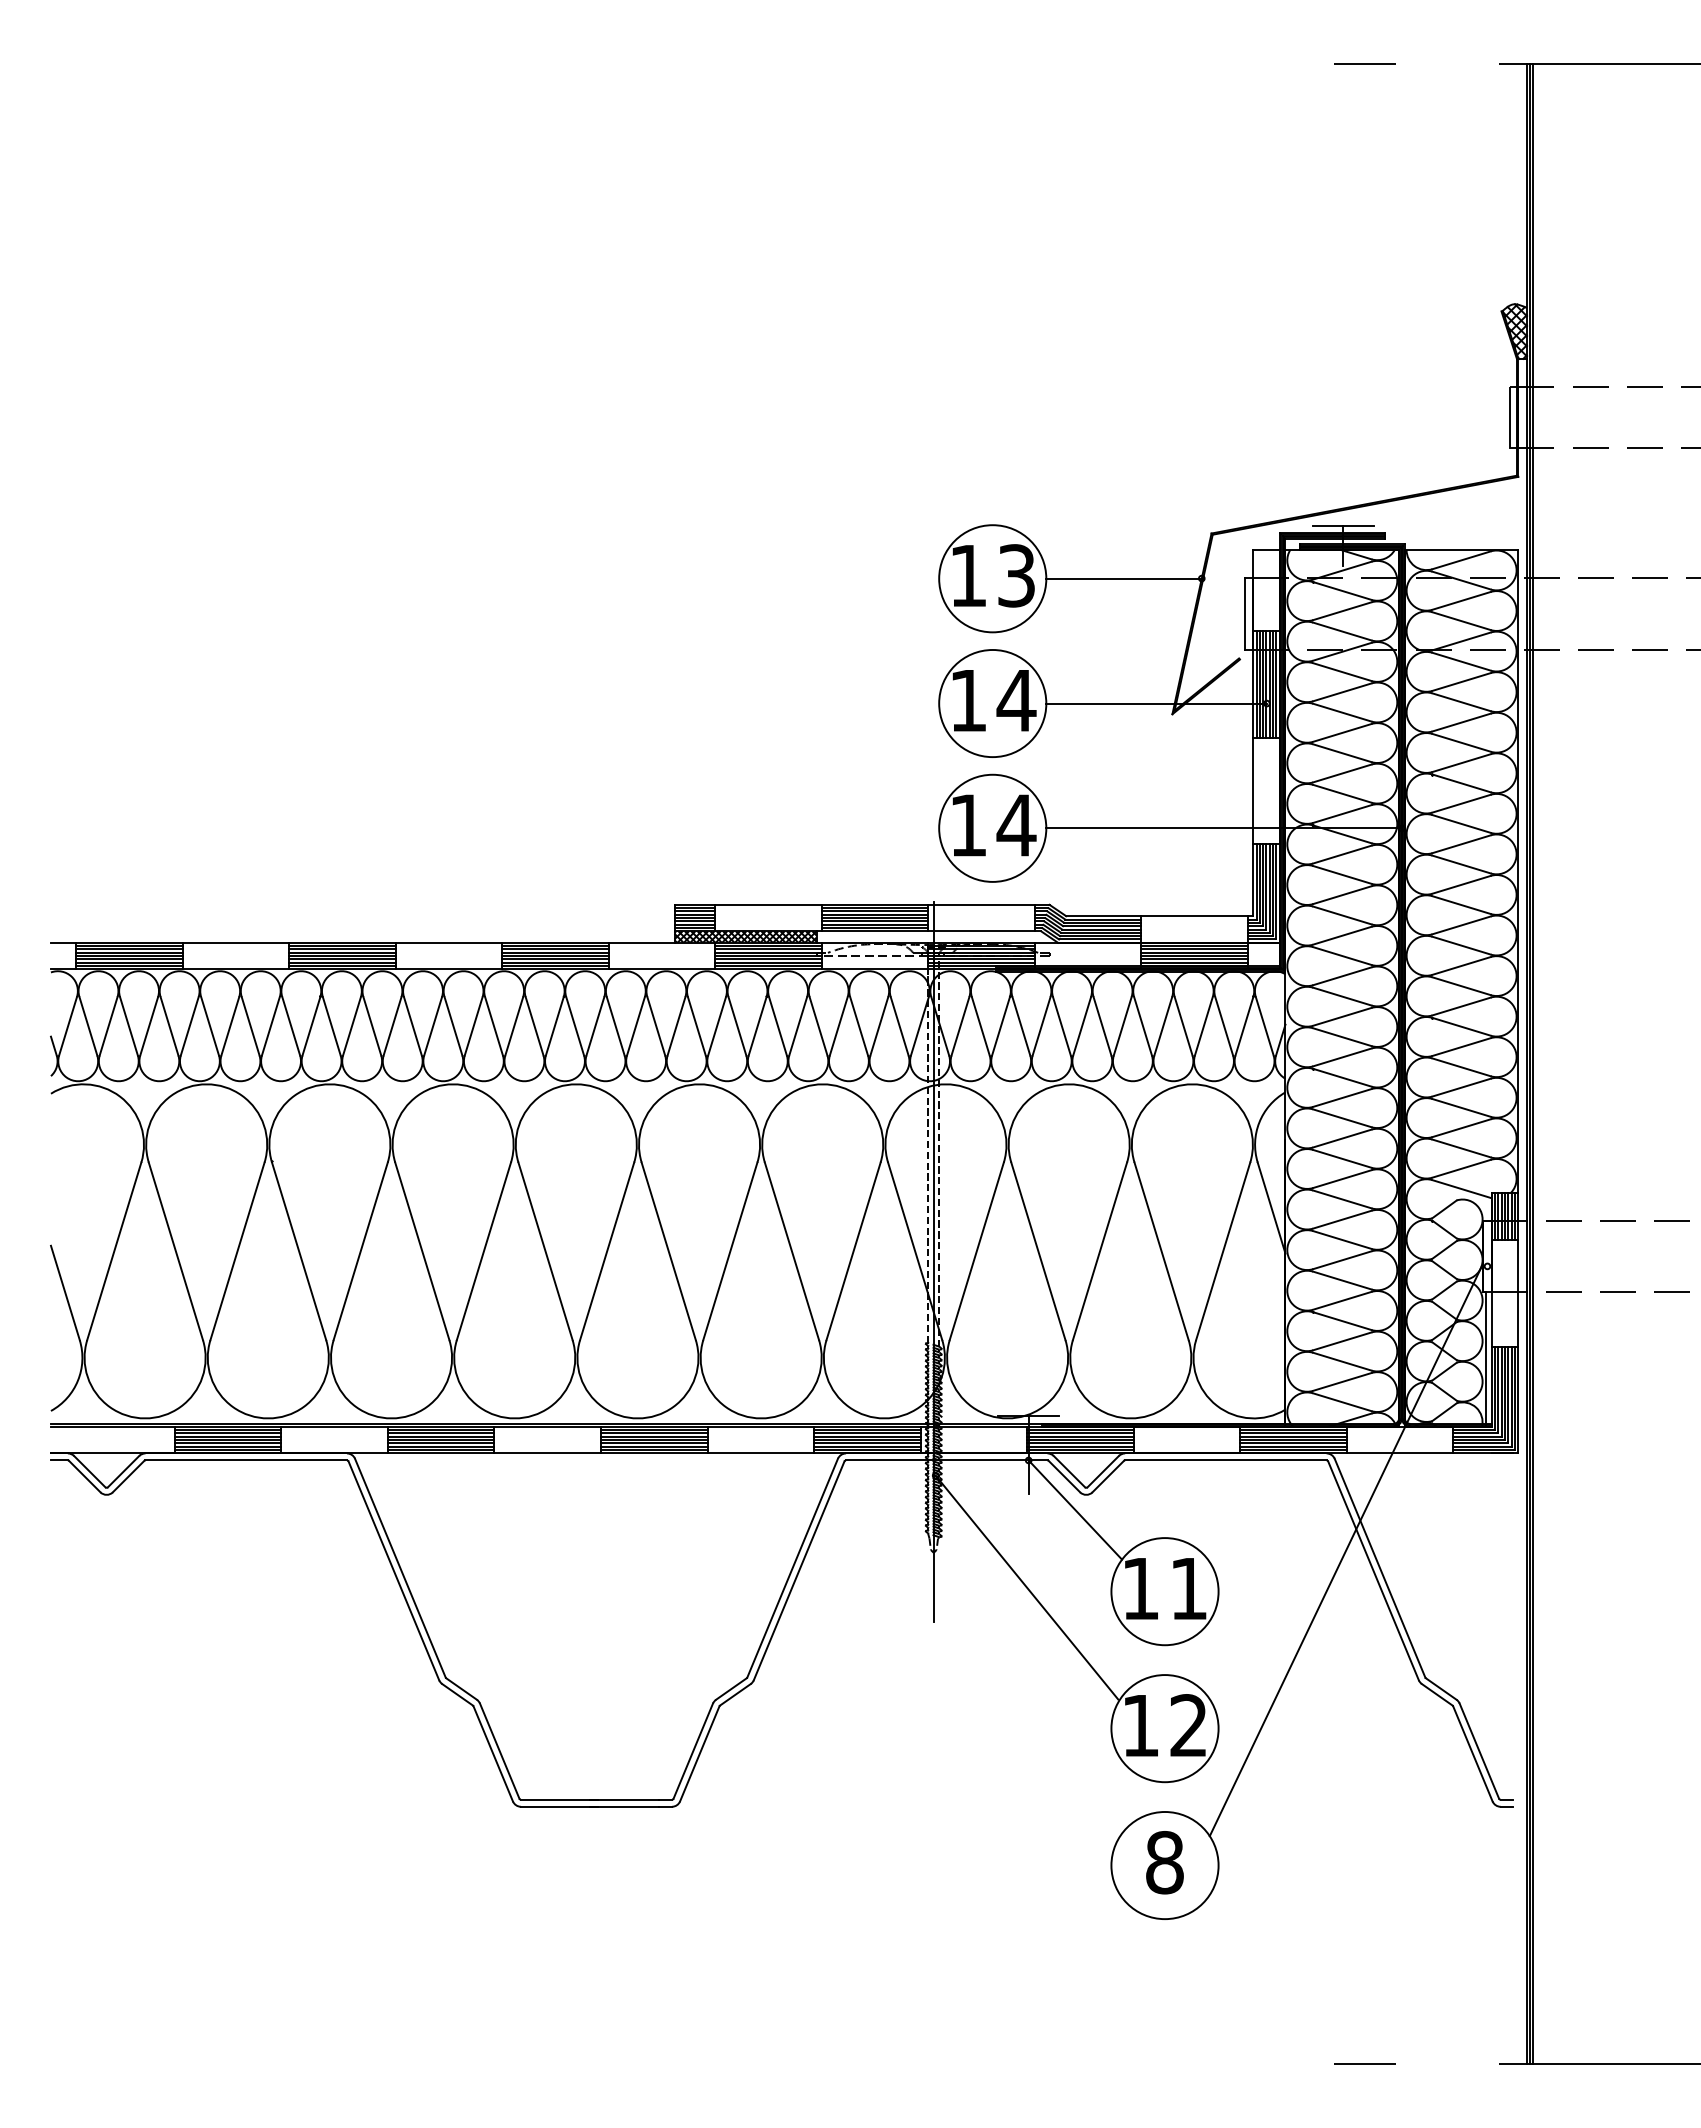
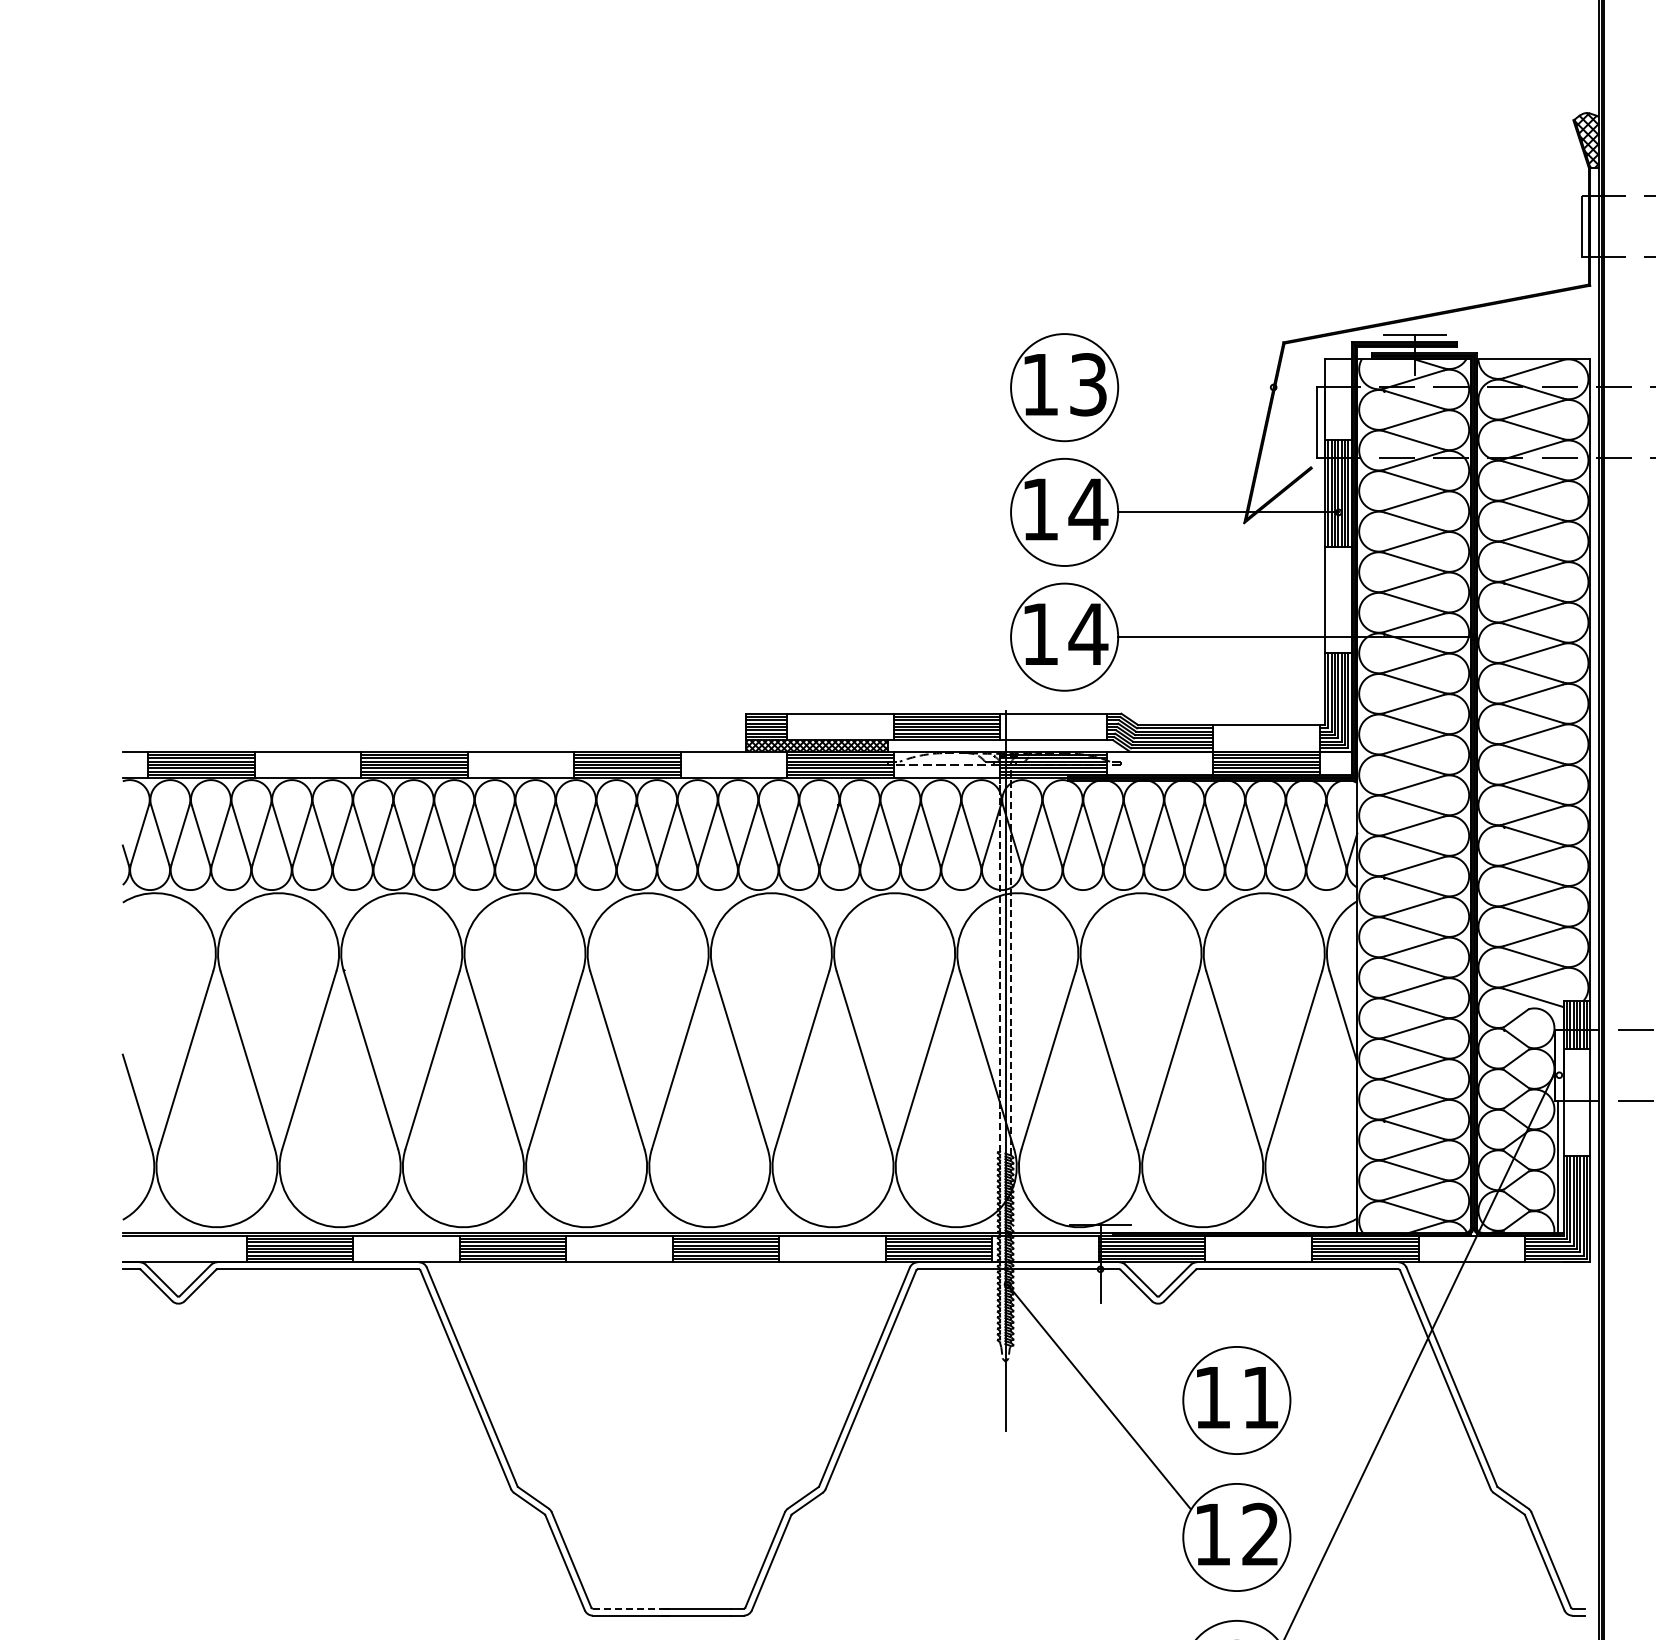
line: (1123, 578) -> (1195, 387), removed
line: (1075, 1509) -> (1147, 1318), removed
line: (555, 1799) -> (627, 1608), solid -> dashed

